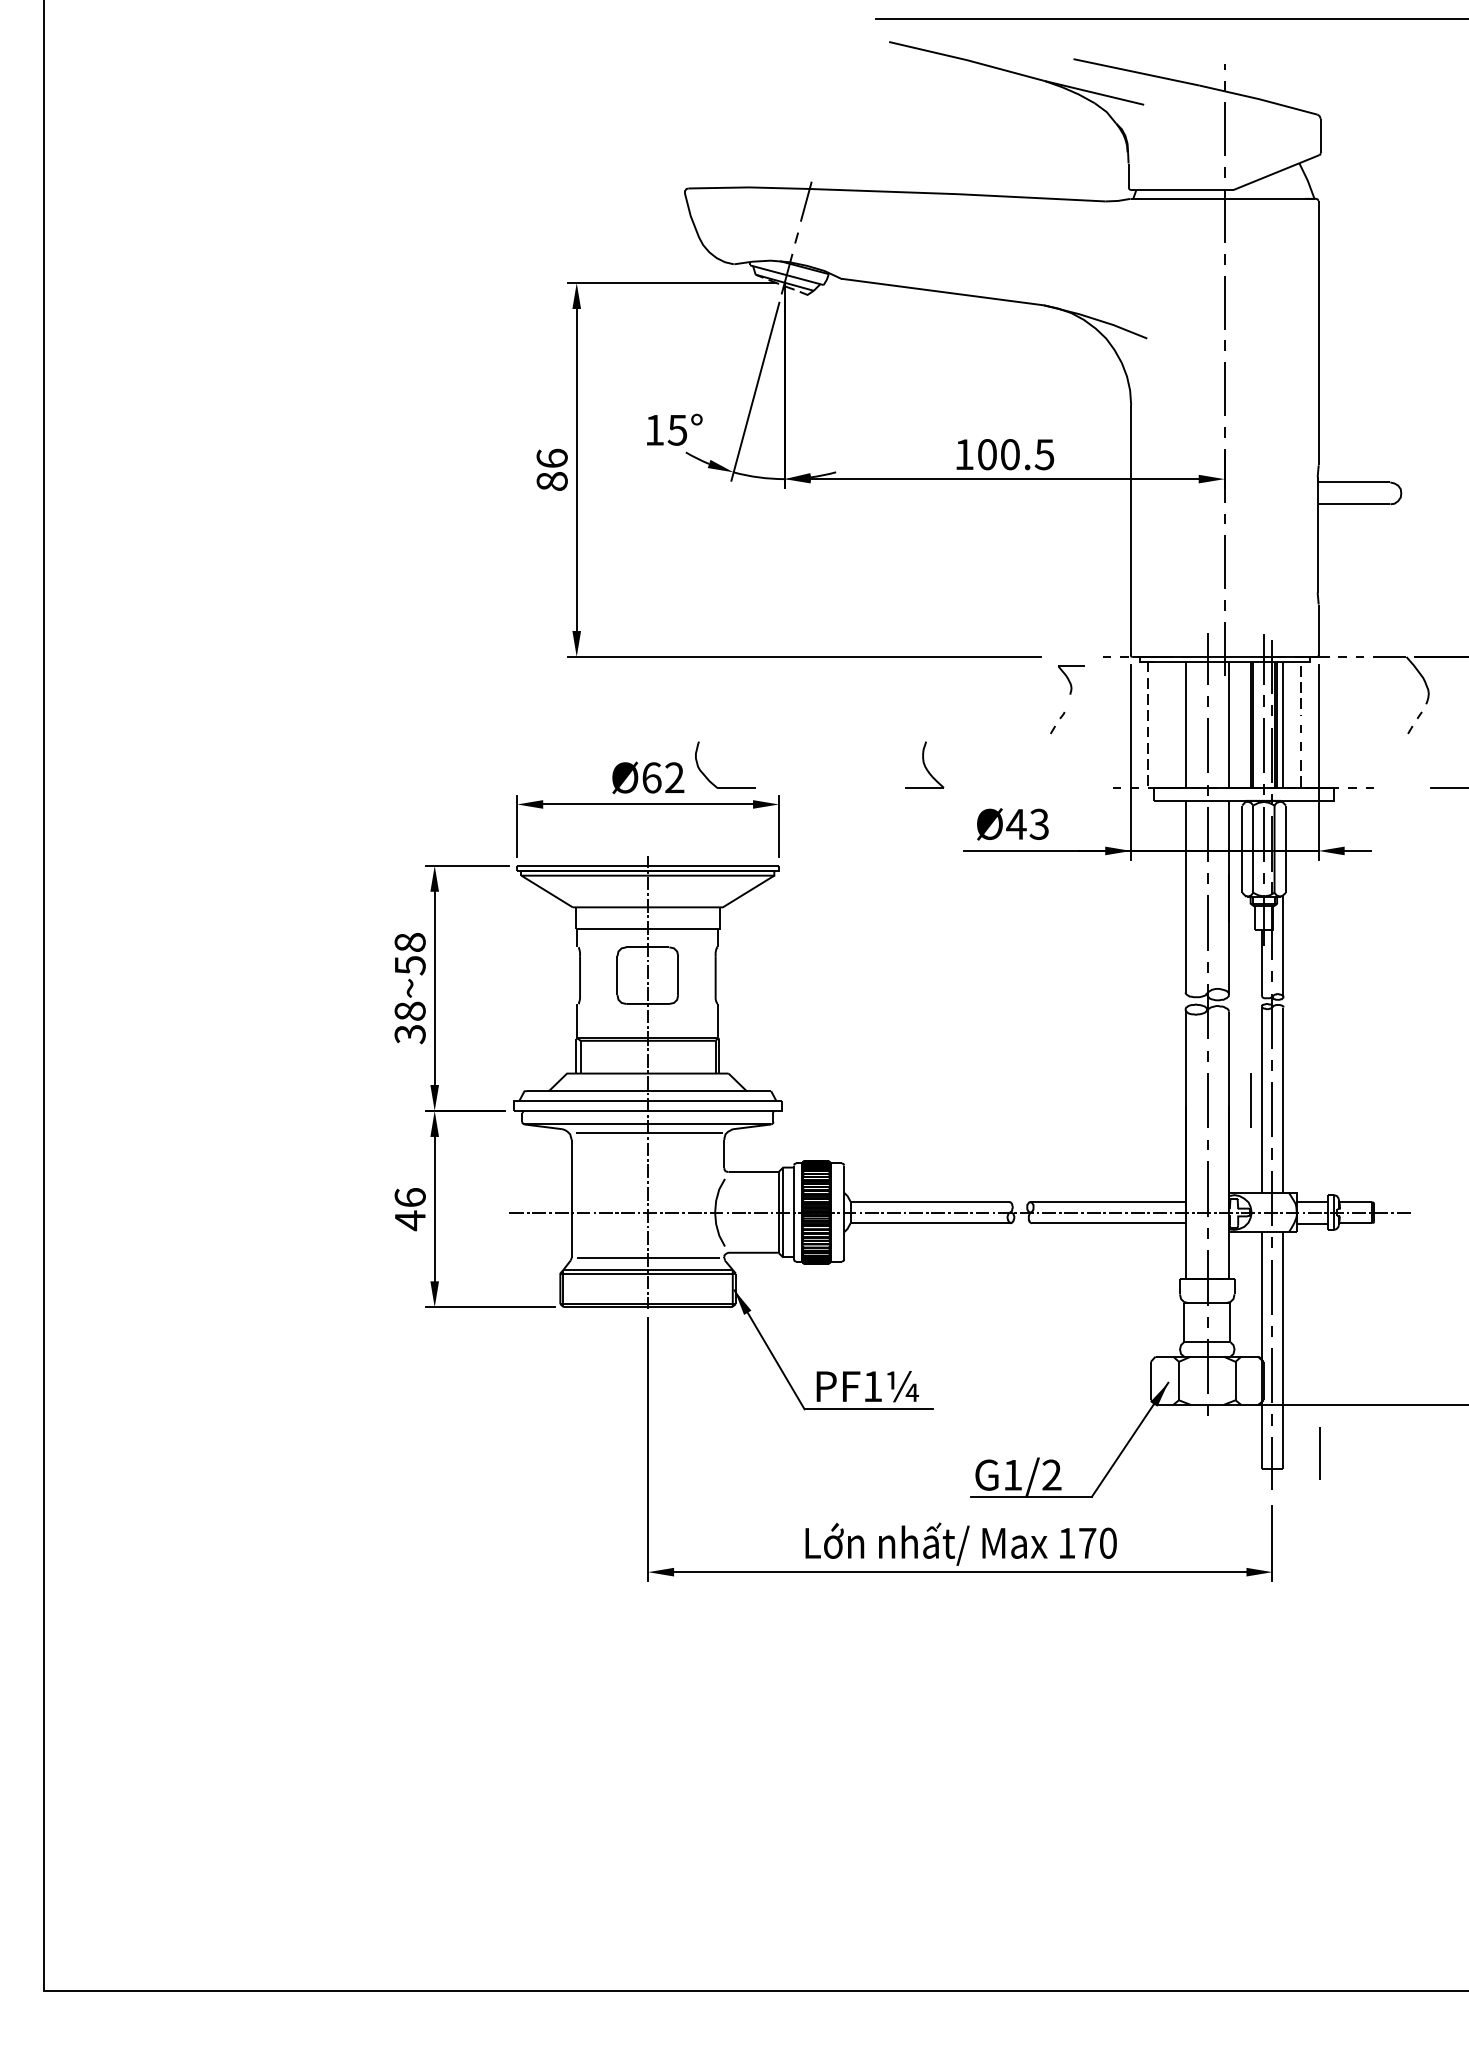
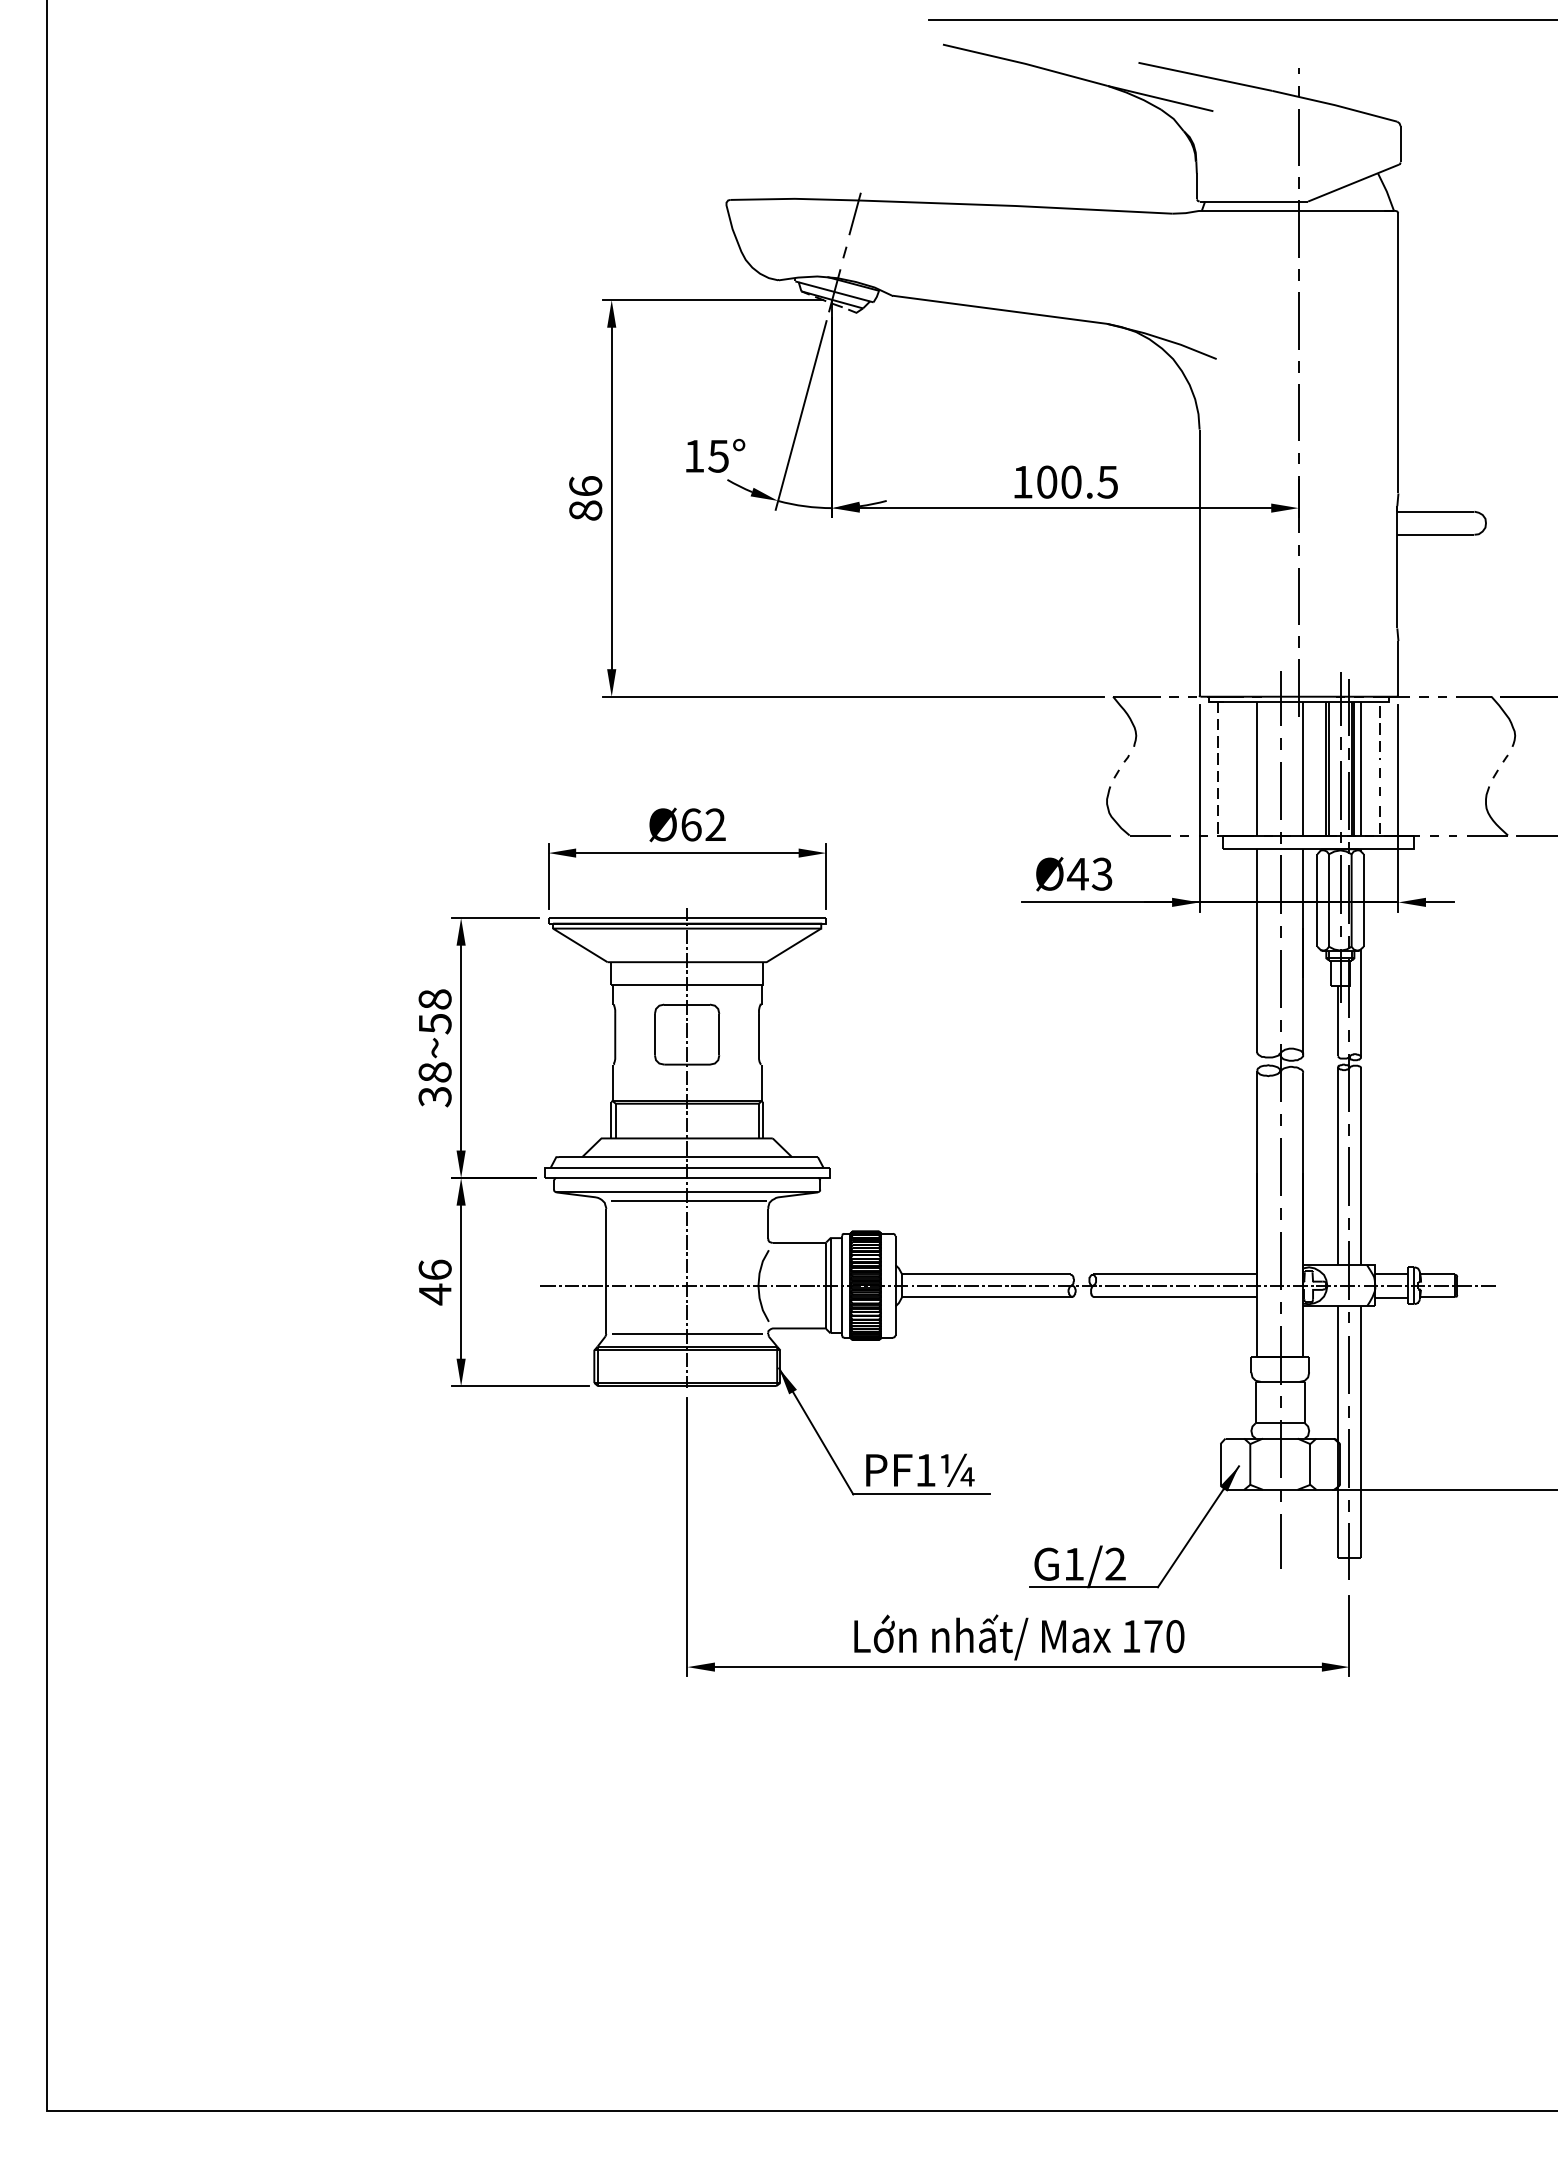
part: (1071, 680) -> (1136, 721), size x1.67
part: (924, 765) -> (1487, 811), moved
part: (709, 779) -> (1121, 826), moved
line: (1250, 1100) -> (1326, 1166), removed
line: (1319, 1453) -> (1280, 1541), moved

